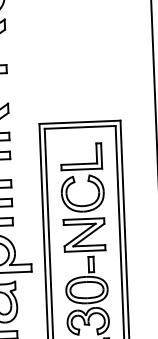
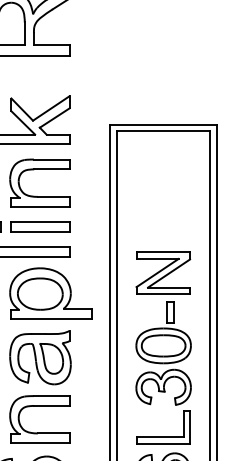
part: (87, 179) -> (170, 200), removed

